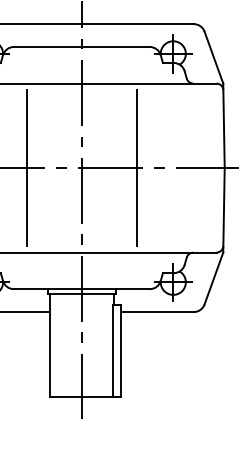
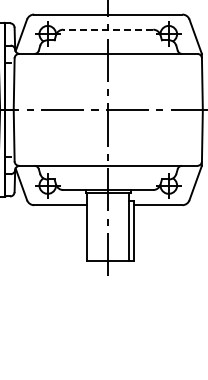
line: (82, 46) -> (108, 29), solid -> dashed
line: (26, 167) -> (71, 109), removed
line: (136, 167) -> (144, 109), removed

